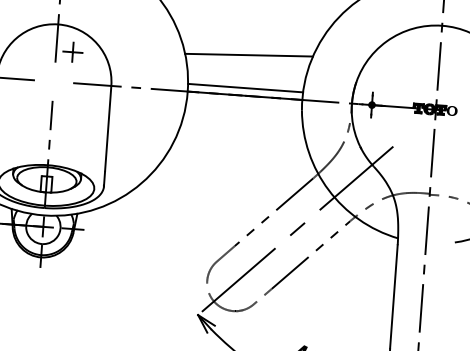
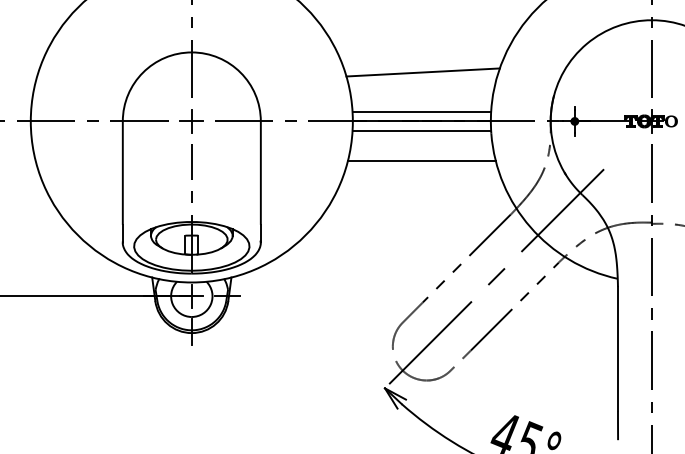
part: (72, 52) -> (191, 121), moved
line: (244, 103) -> (421, 130), added
line: (242, 128) -> (421, 161), added

